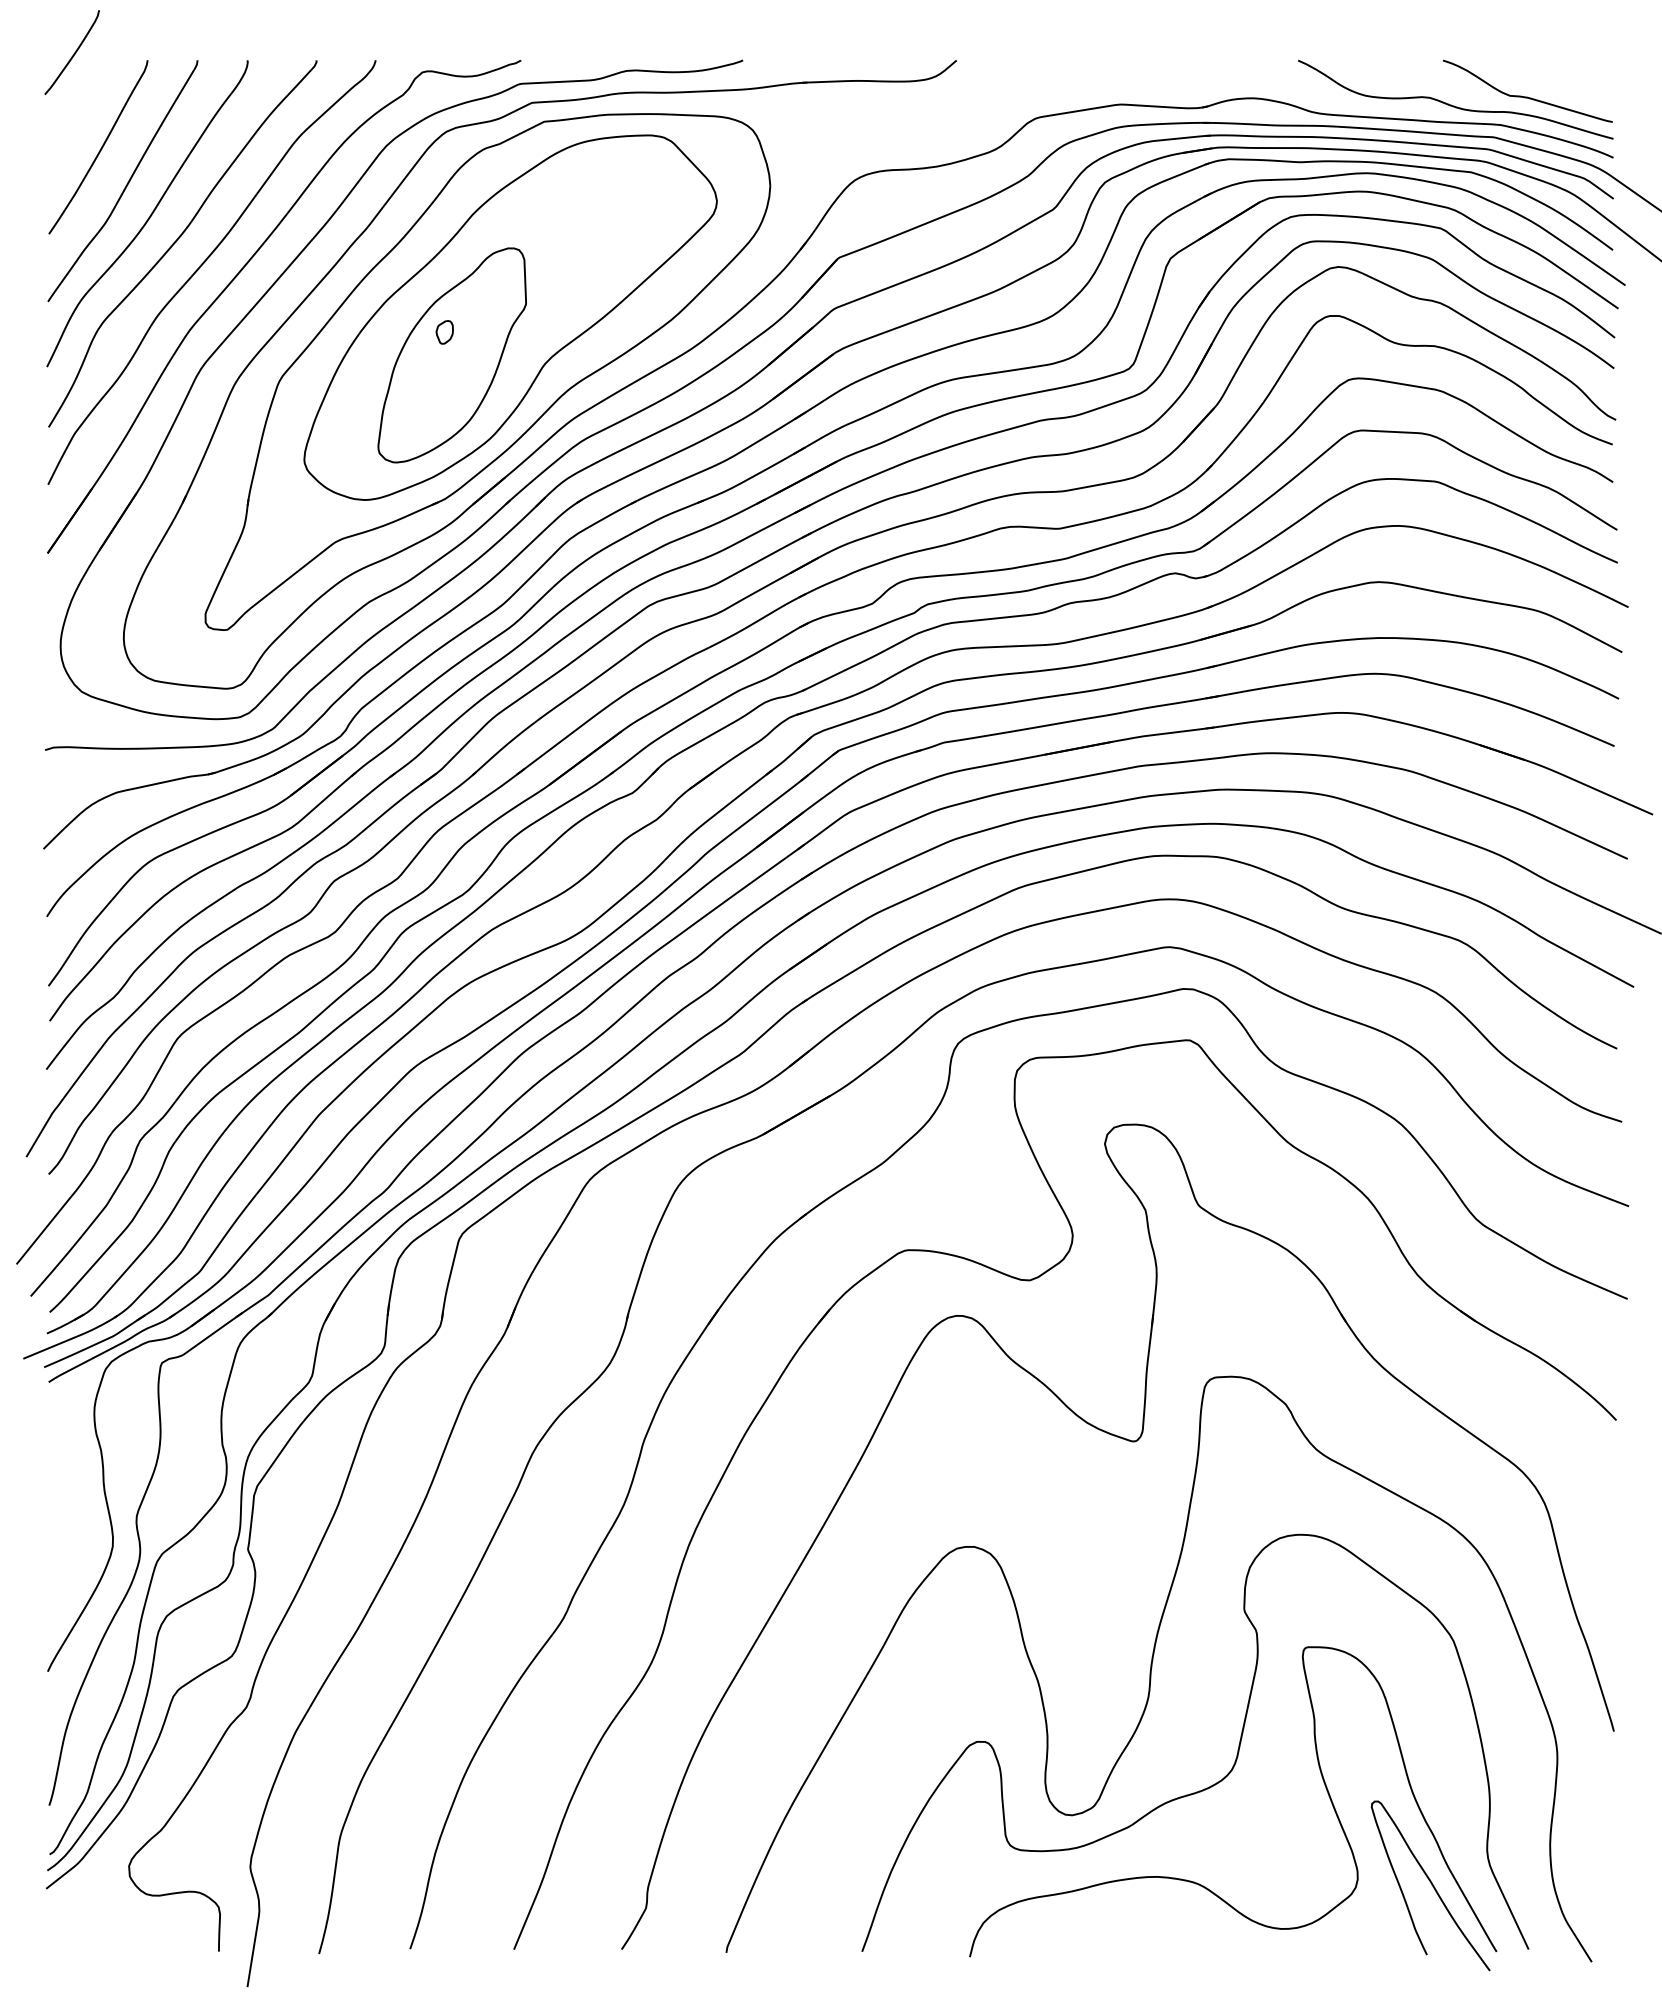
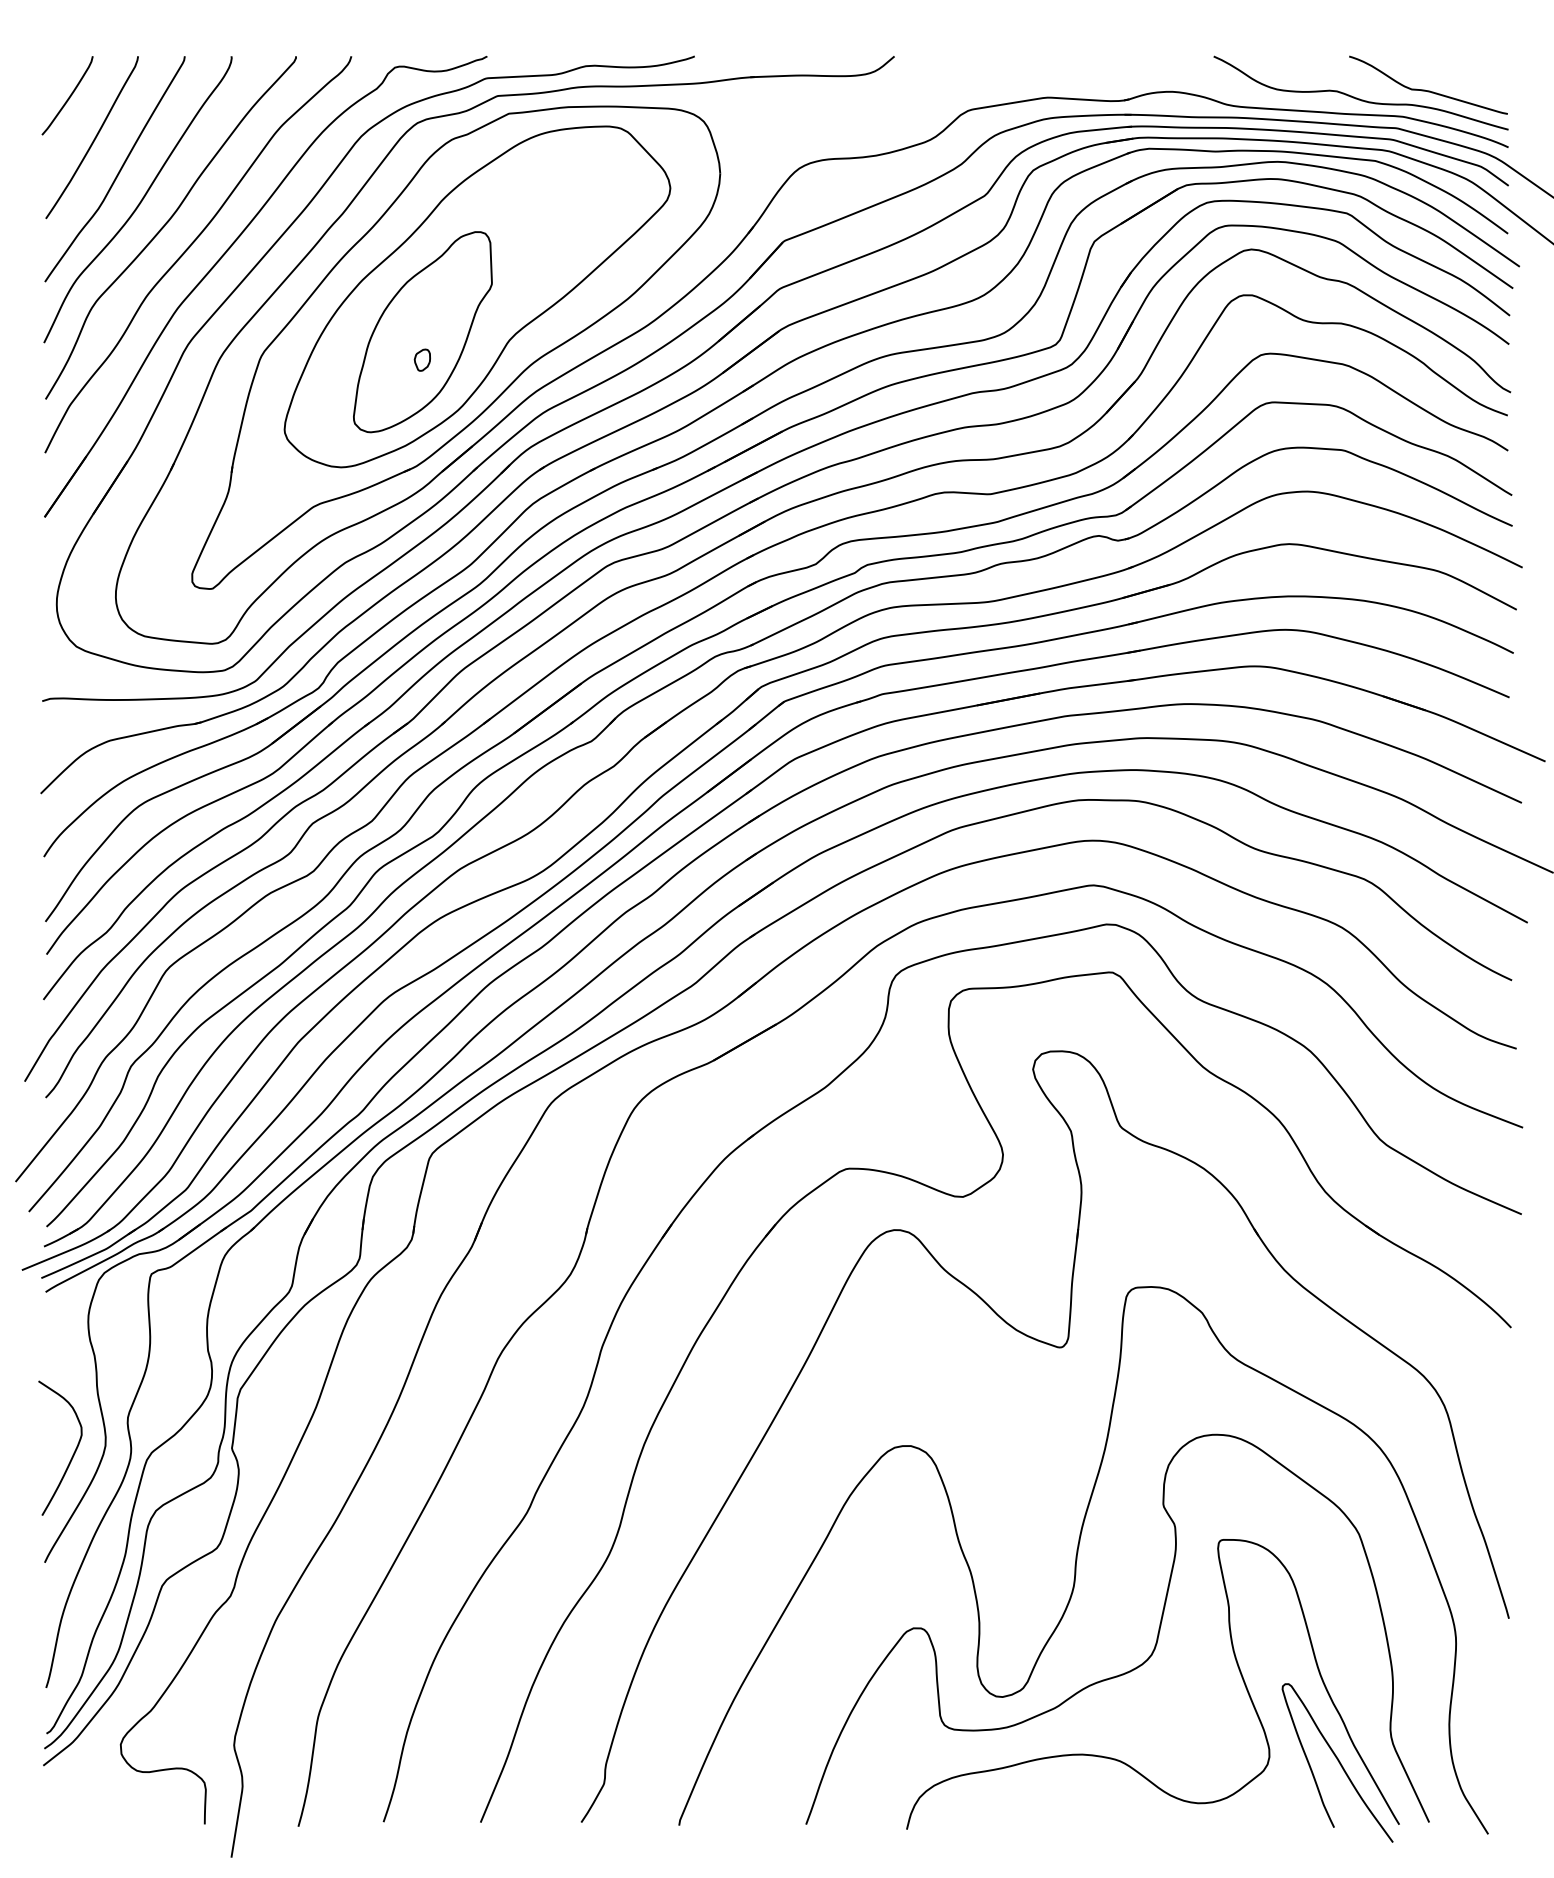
curve: (73, 53) -> (68, 96), moved
part: (444, 332) -> (422, 360), moved
curve: (77, 1556) -> (72, 1455), added

